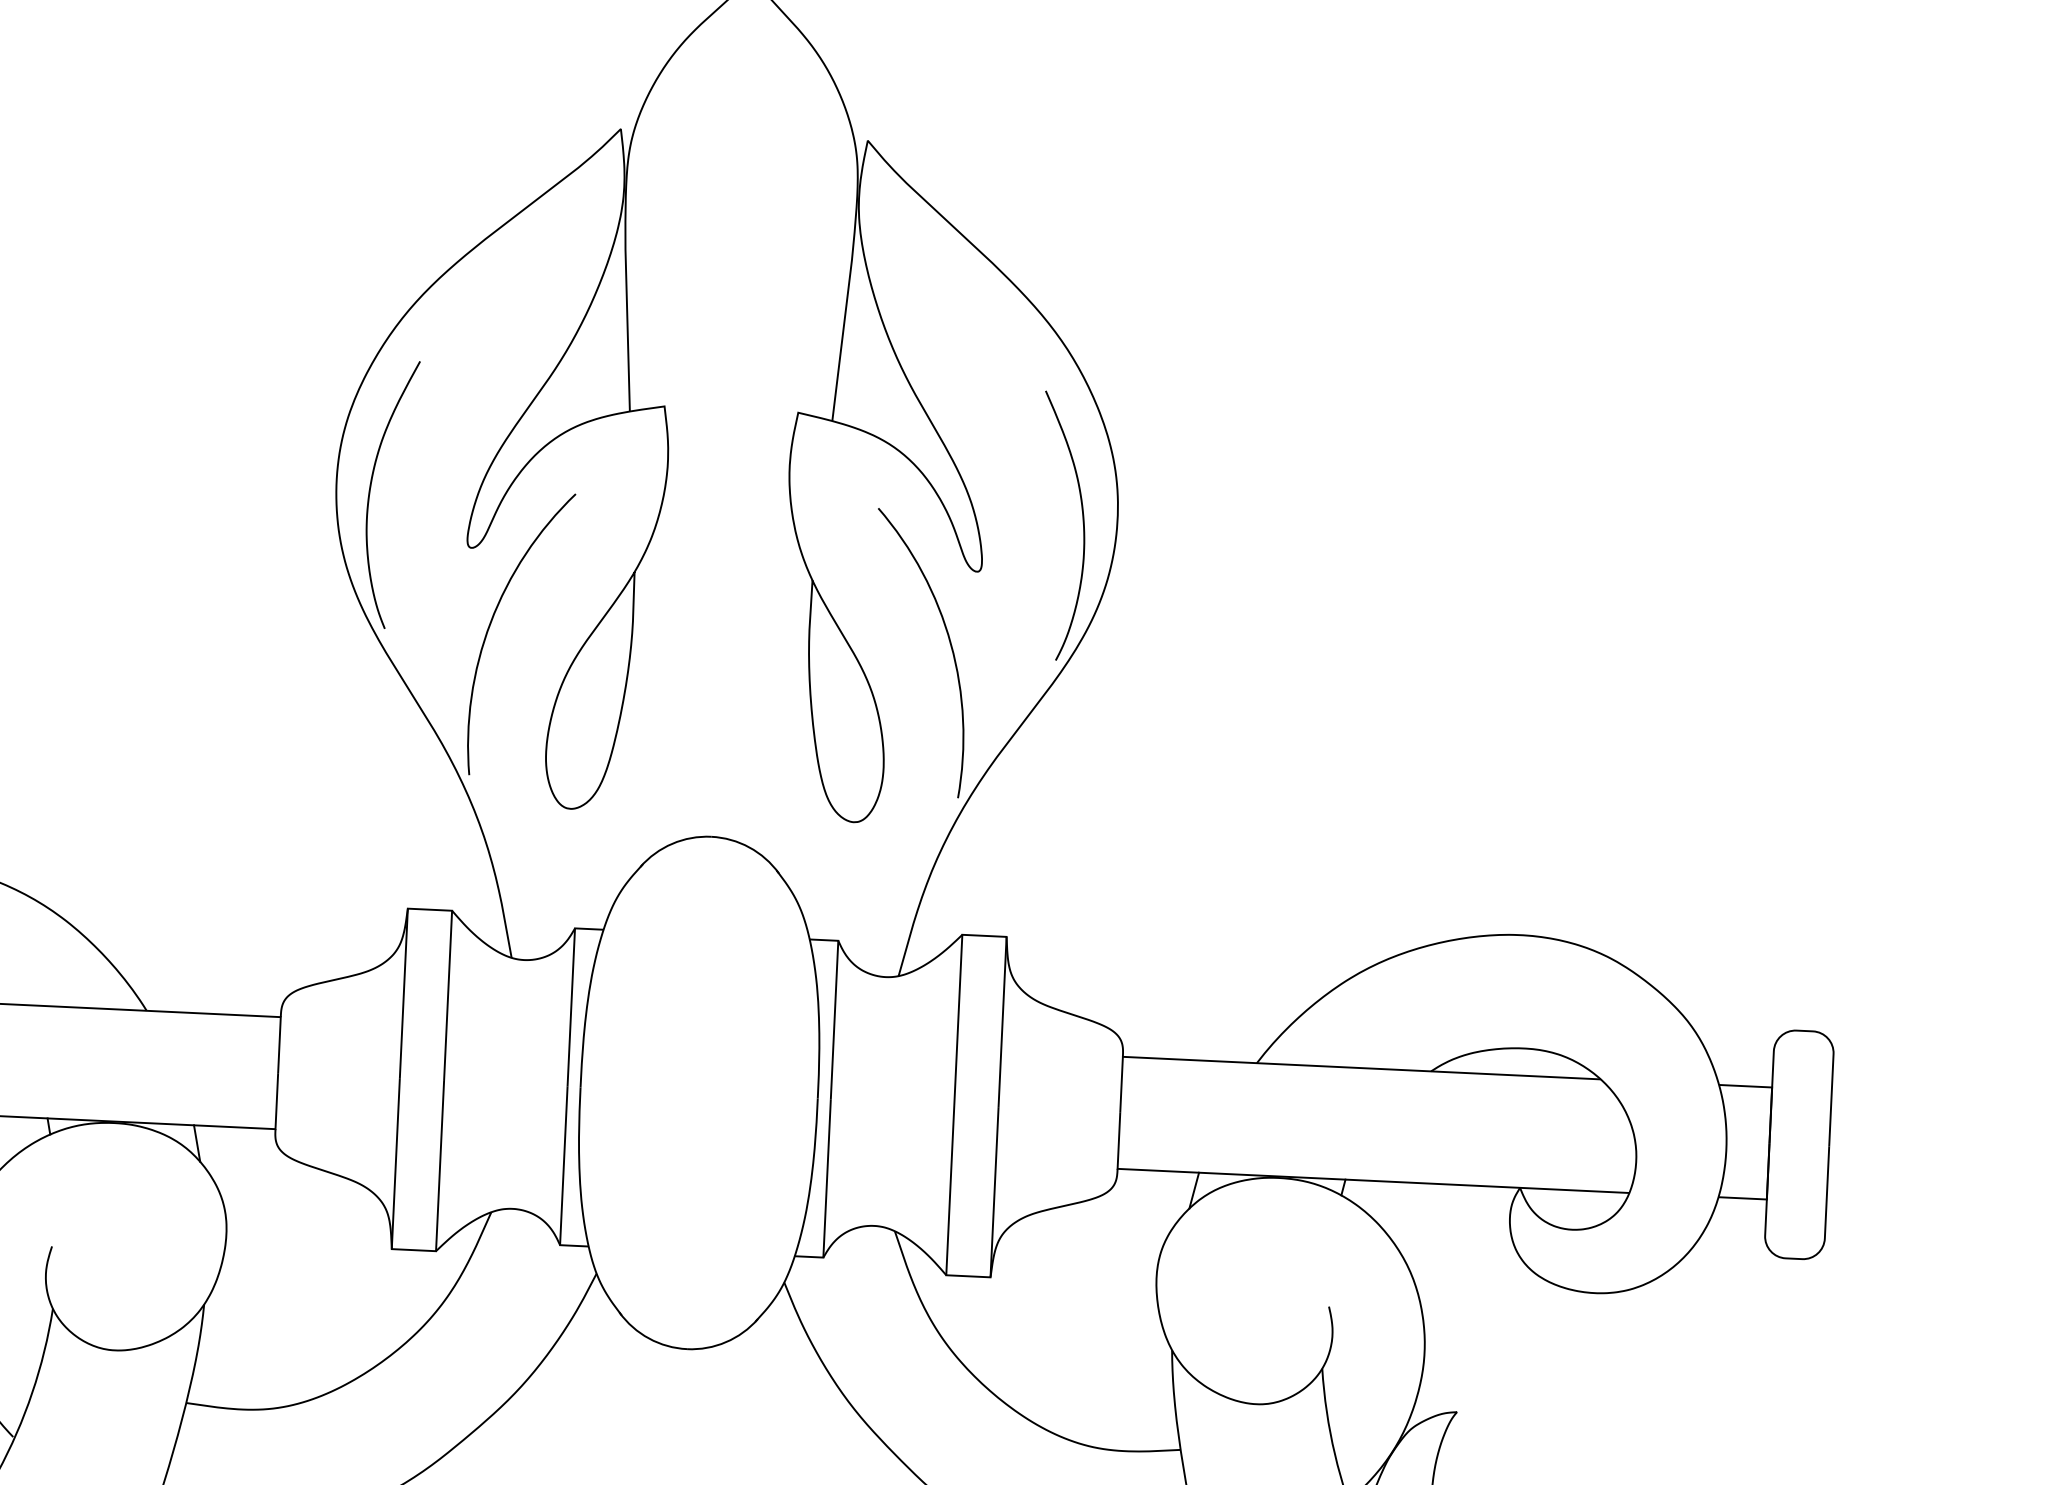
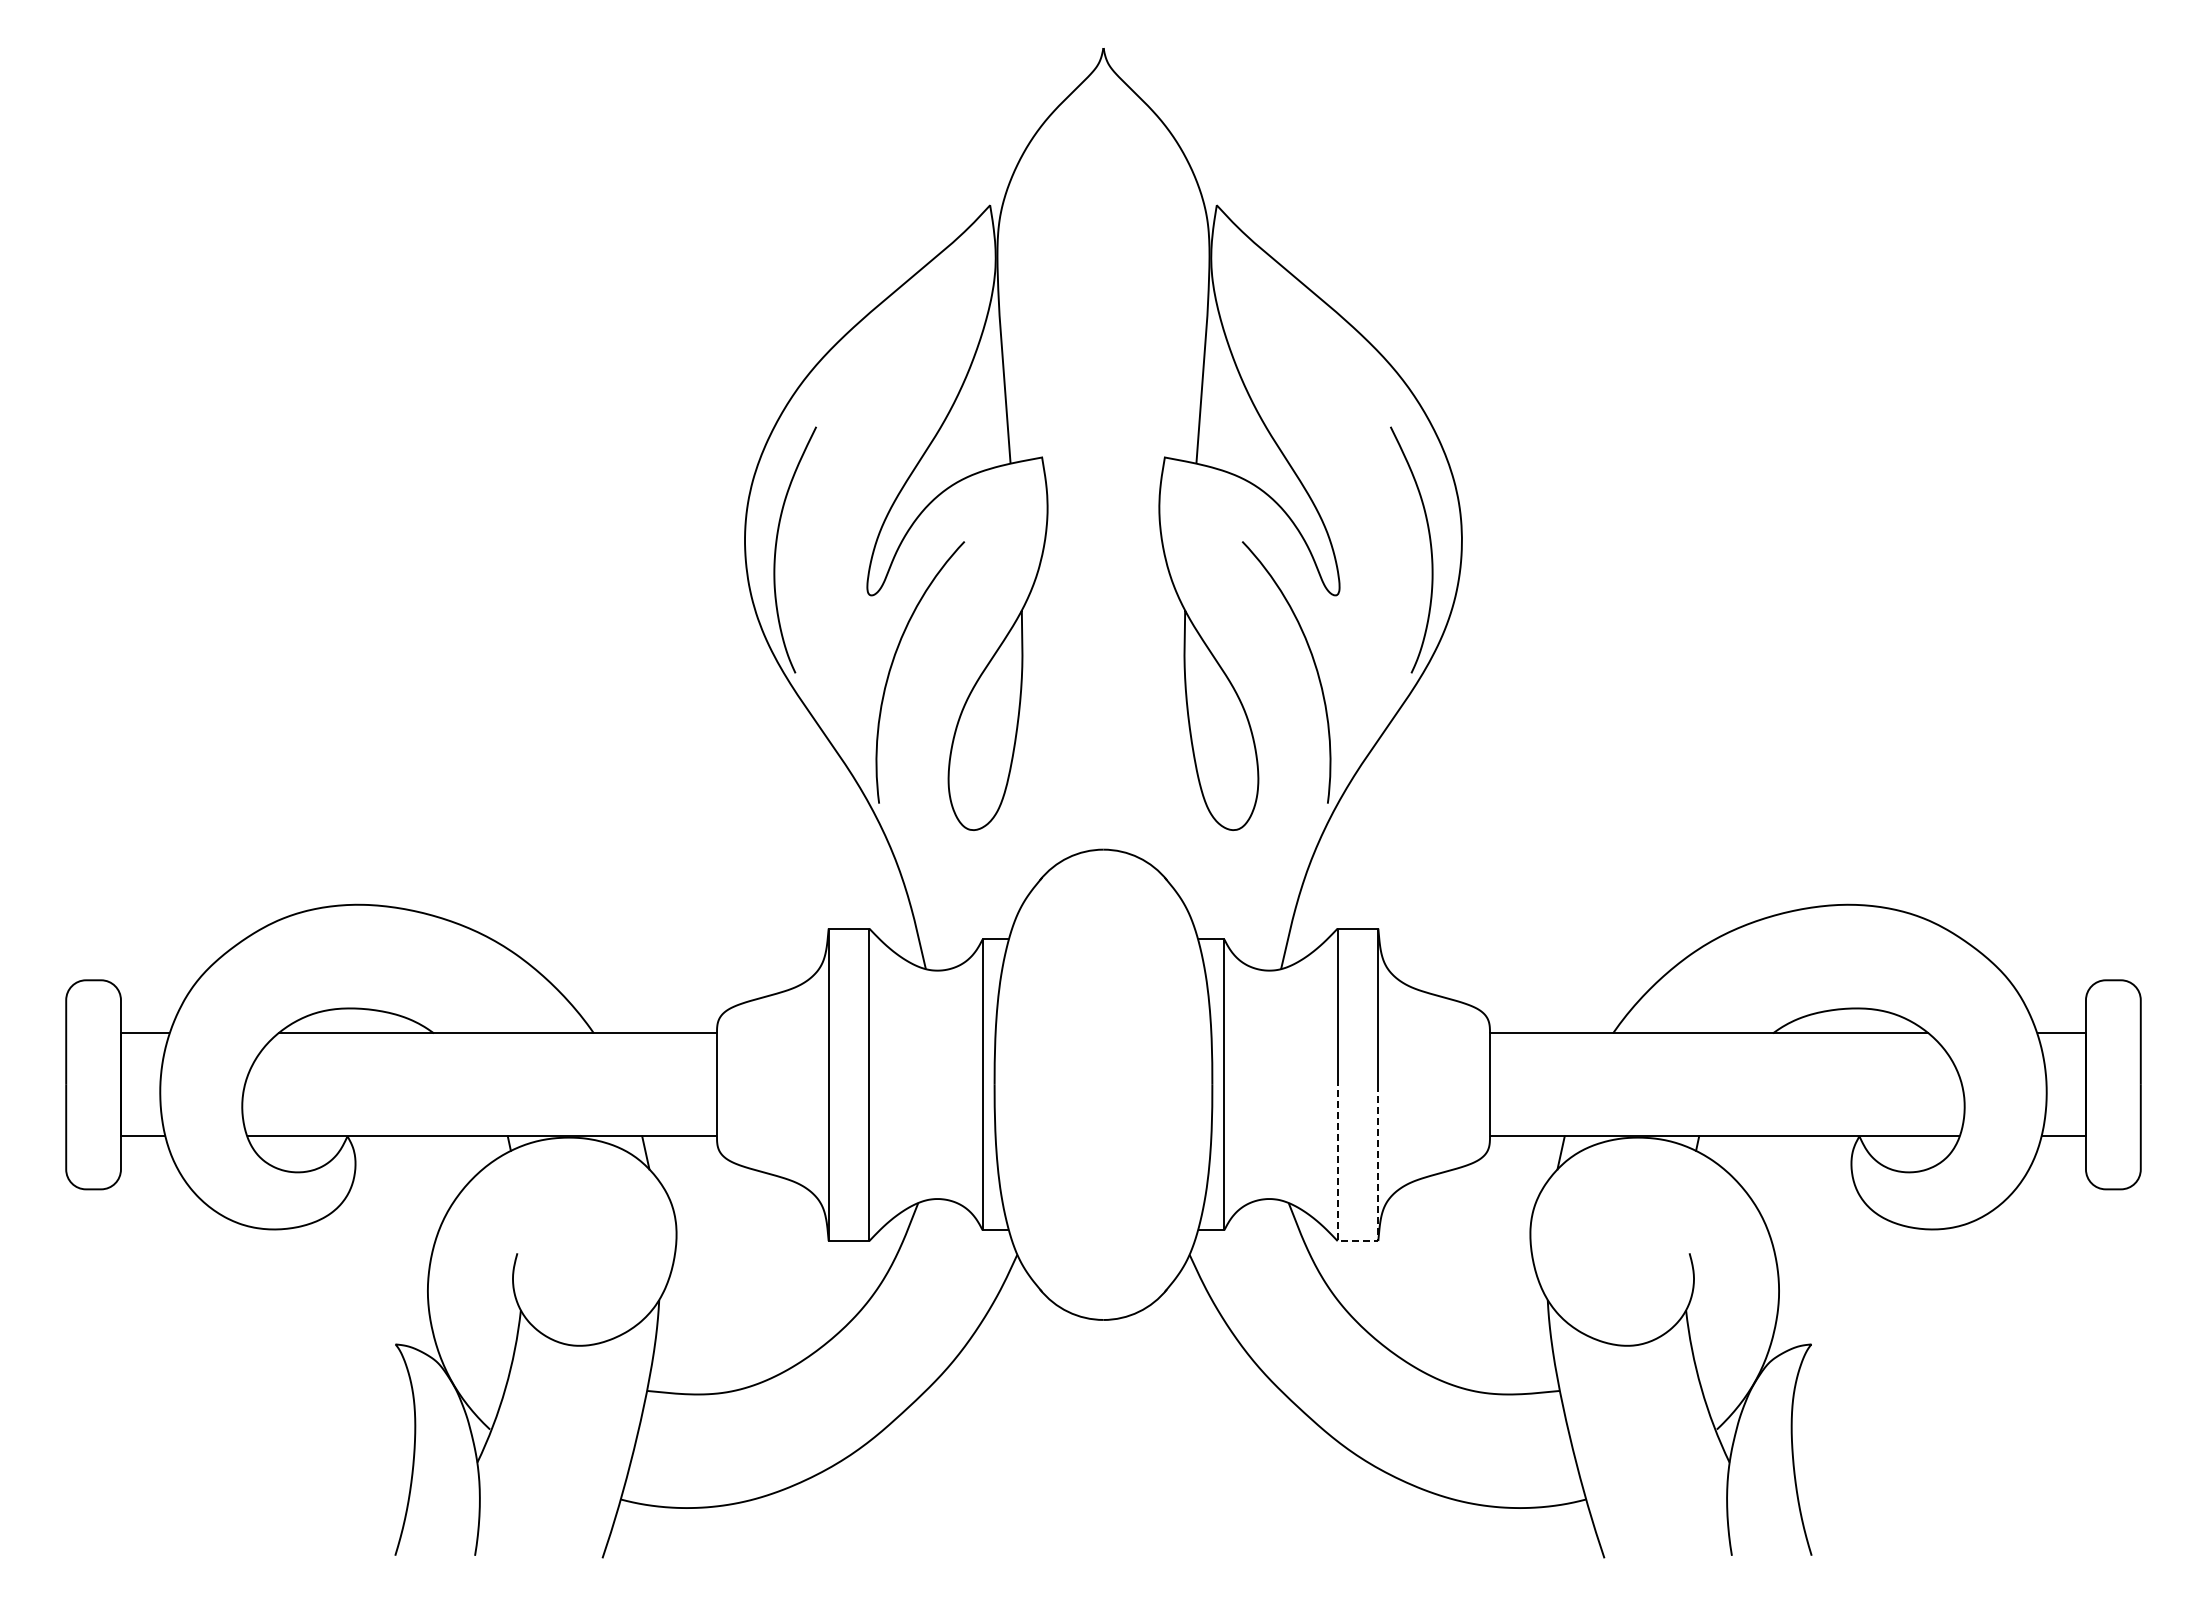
line: (967, 1276) -> (1357, 1241), solid -> dashed

